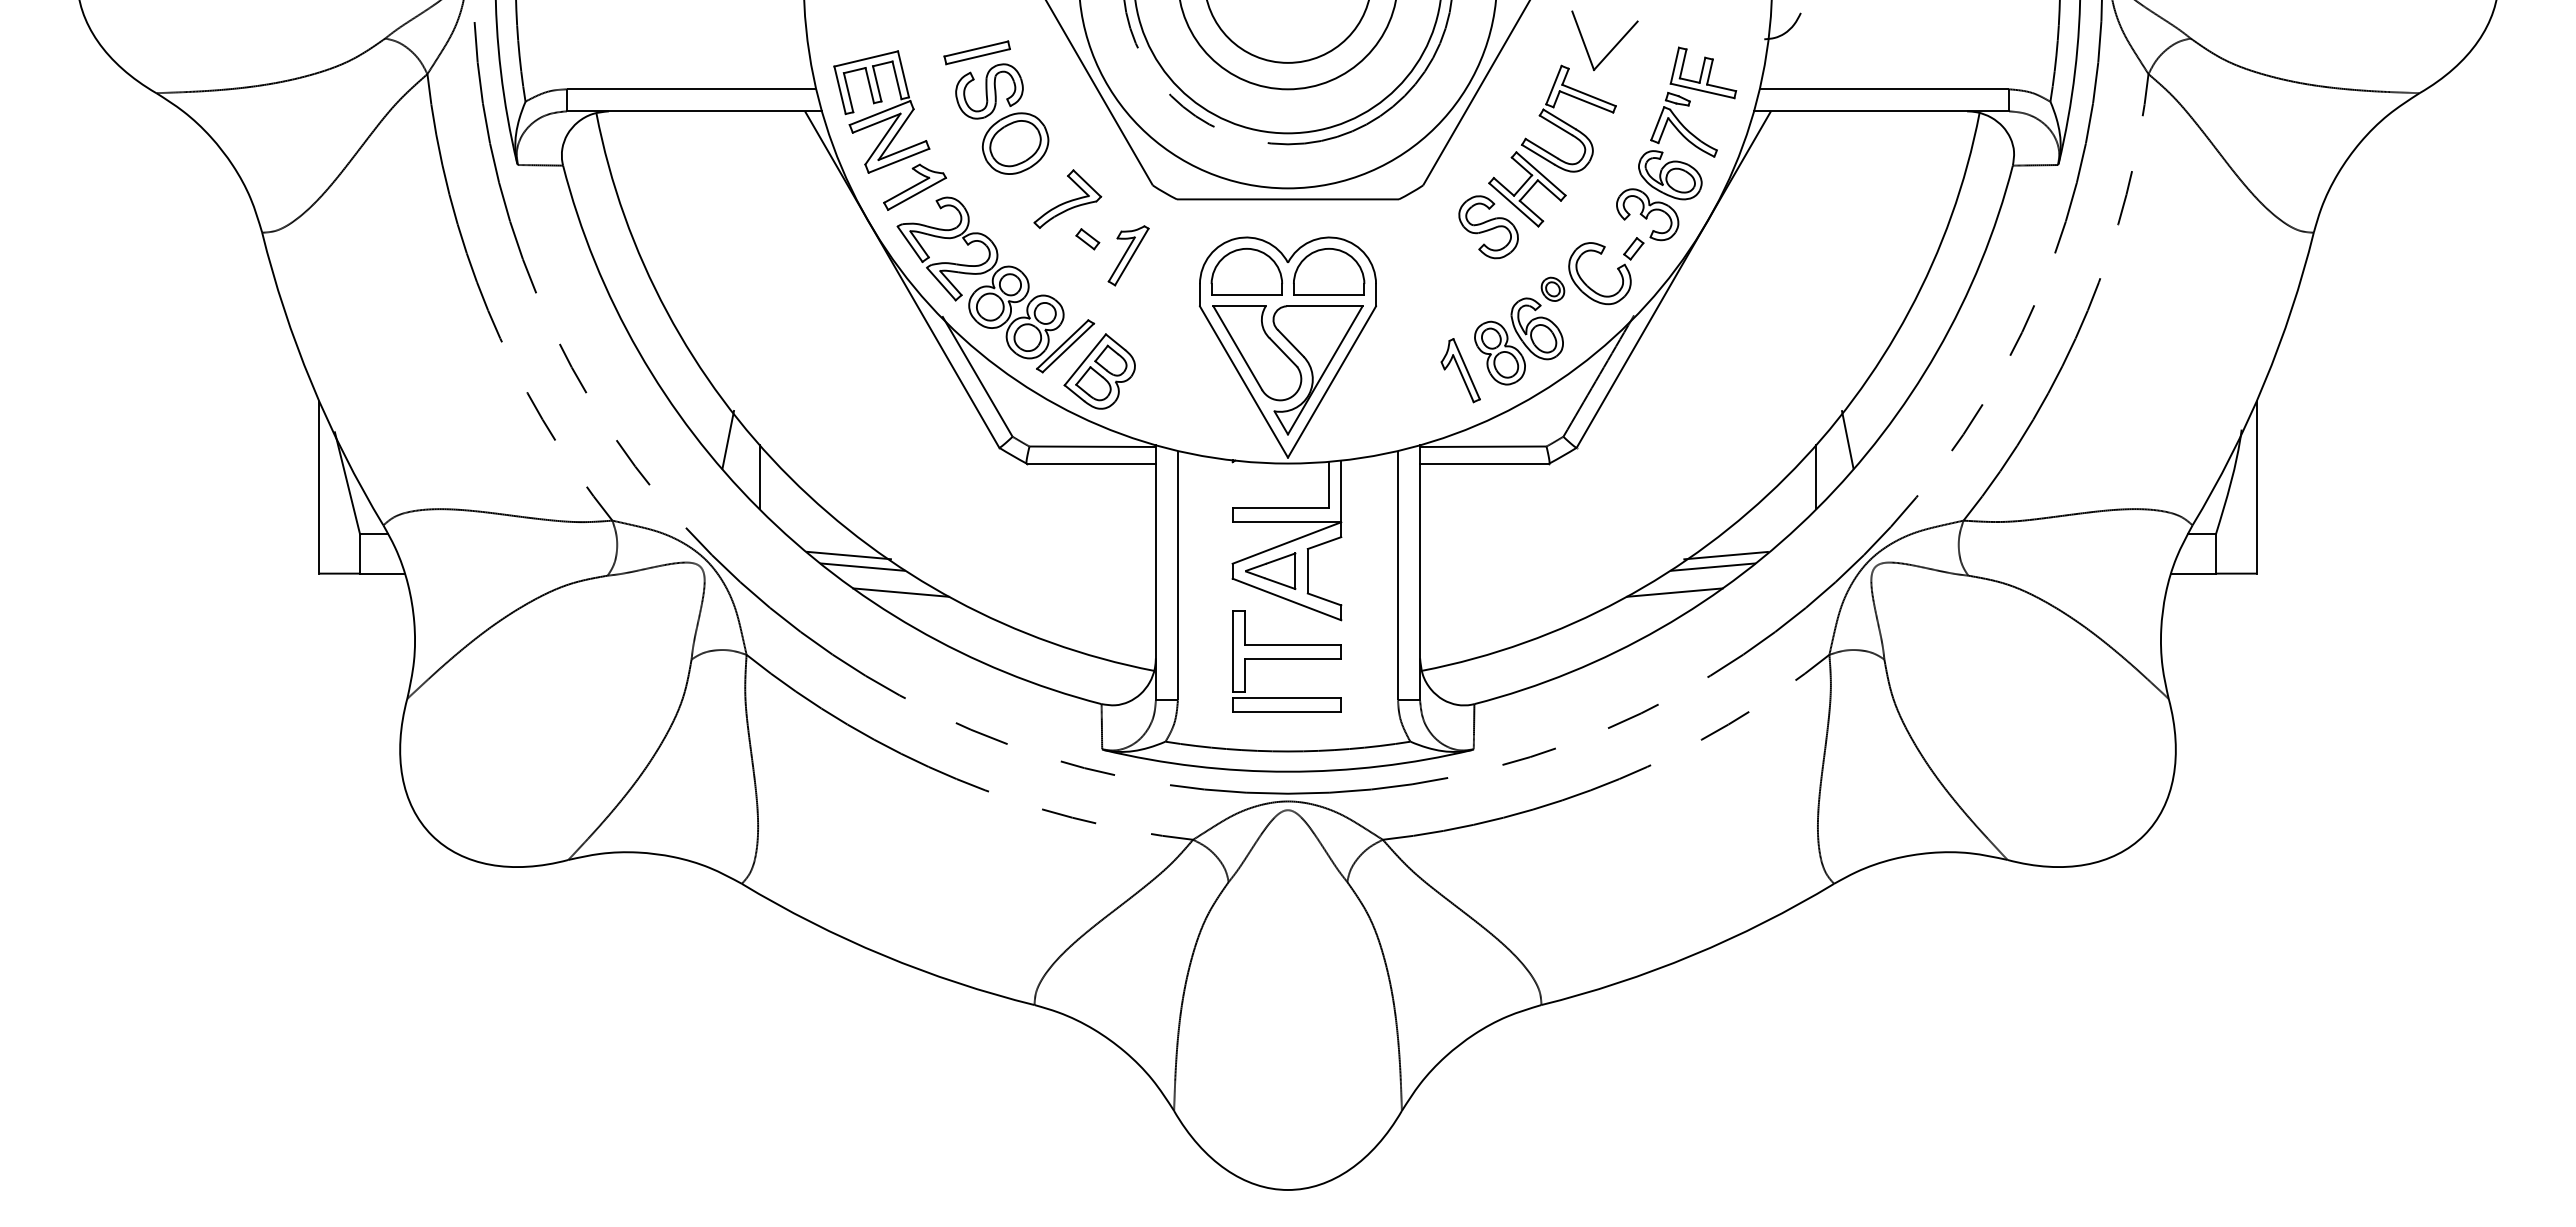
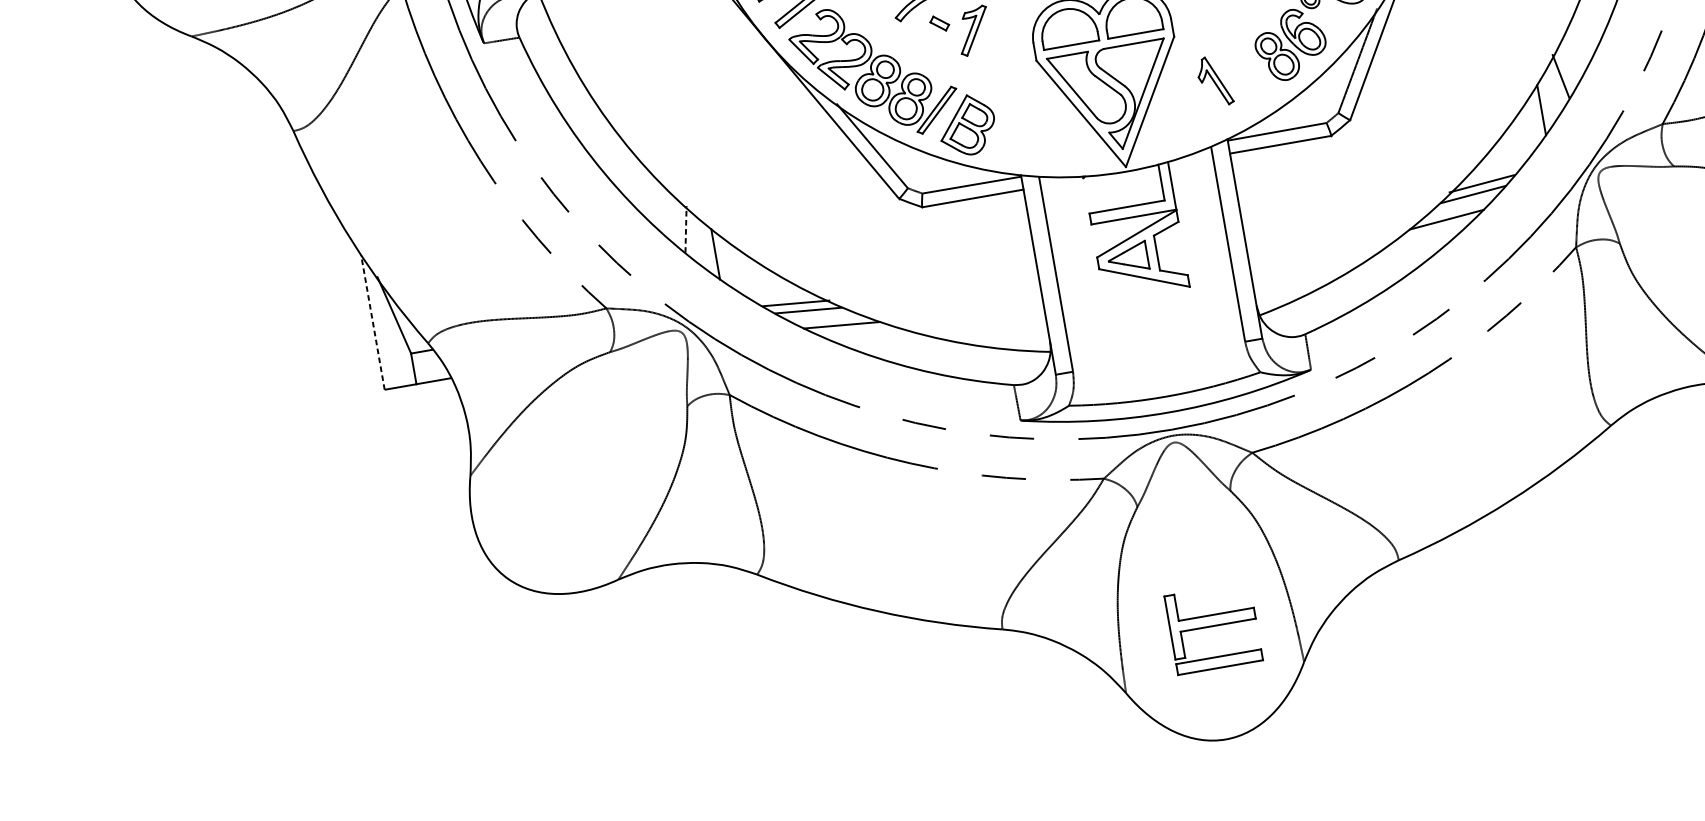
part: (1460, 370) -> (1214, 81), moved
line: (728, 439) -> (686, 229), solid -> dashed
line: (319, 487) -> (373, 322), solid -> dashed
part: (1286, 661) -> (1213, 628), moved

